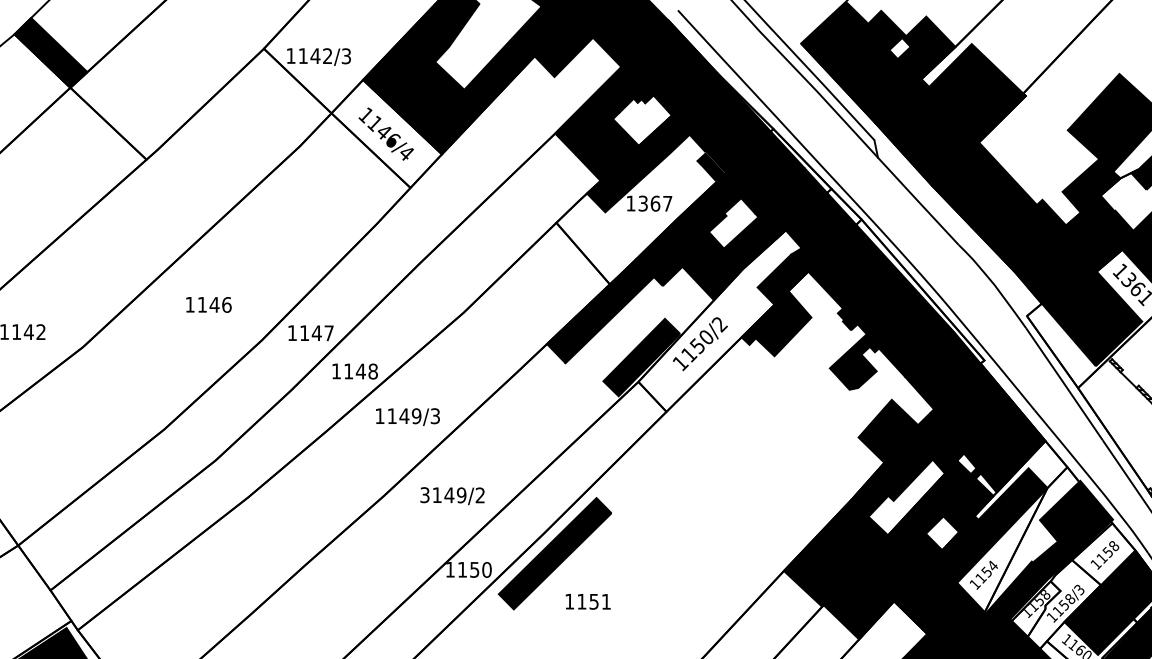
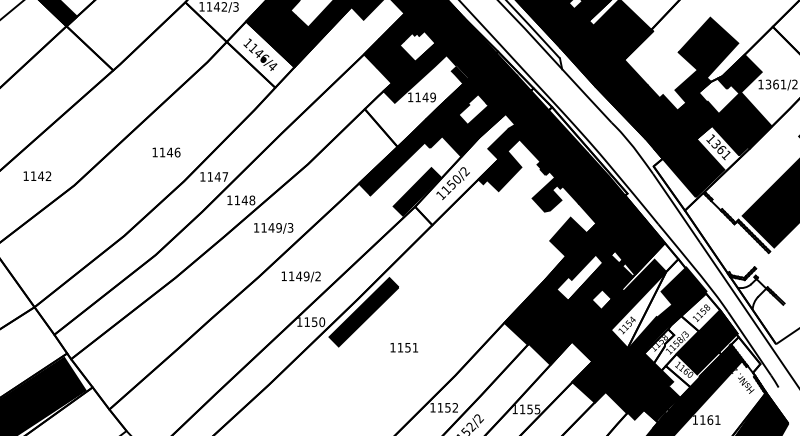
text: (655, 203) -> (425, 97), 1367 -> 1149
text: (208, 304) -> (166, 152), moved
text: (423, 495) -> (283, 276), 3149/2 -> 1149/2
text: (586, 601) -> (403, 347), moved

